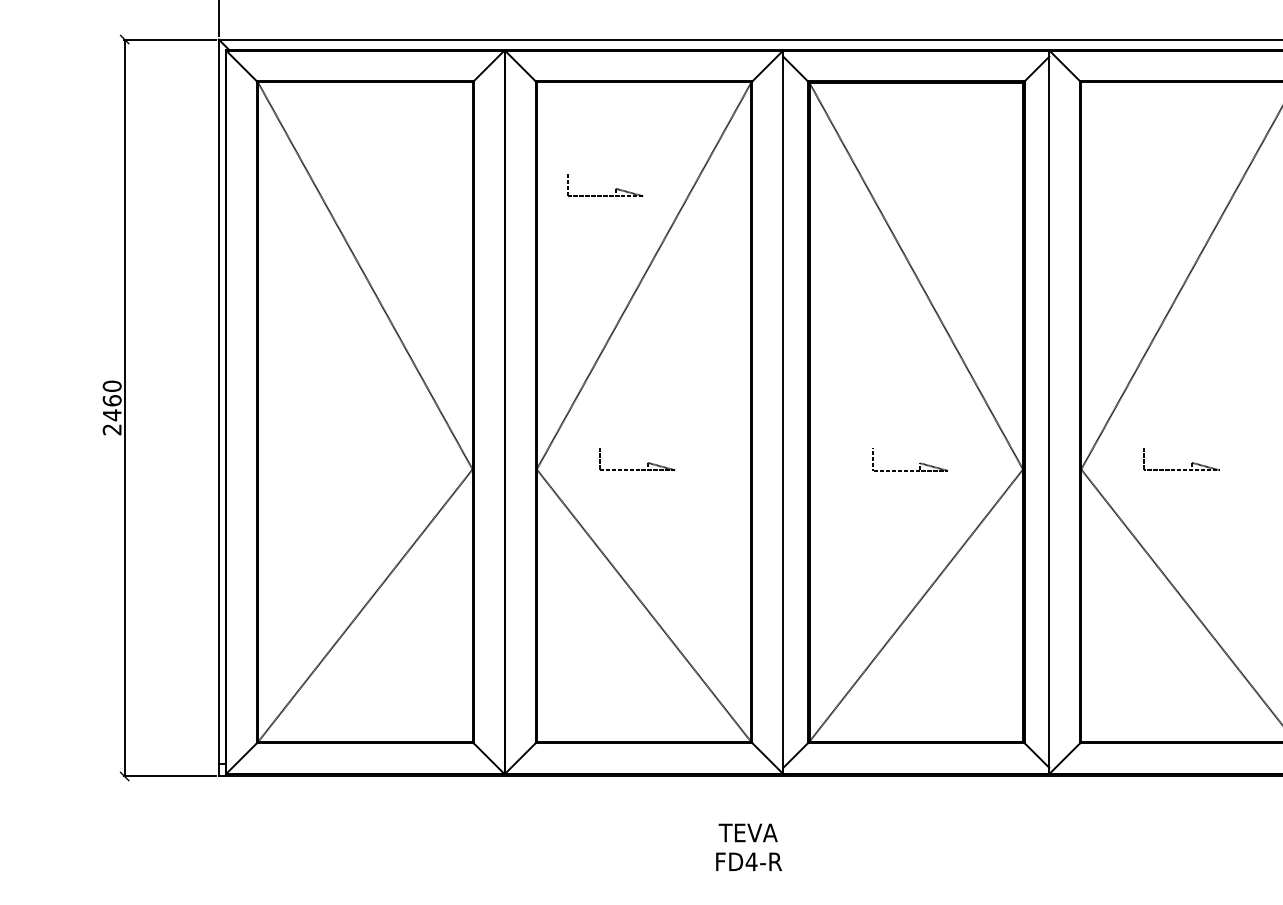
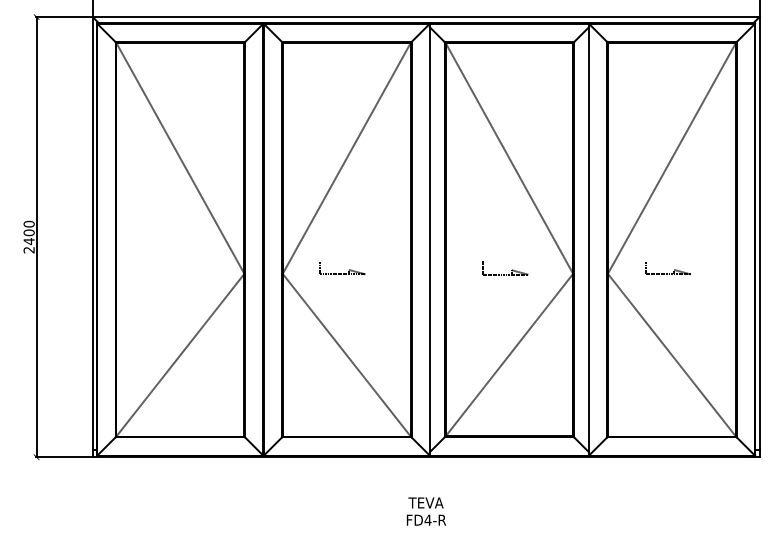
part: (603, 195) -> (322, 110), removed
text: (111, 400) -> (28, 232), 2460 -> 2400
text: (749, 847) -> (426, 511), moved

